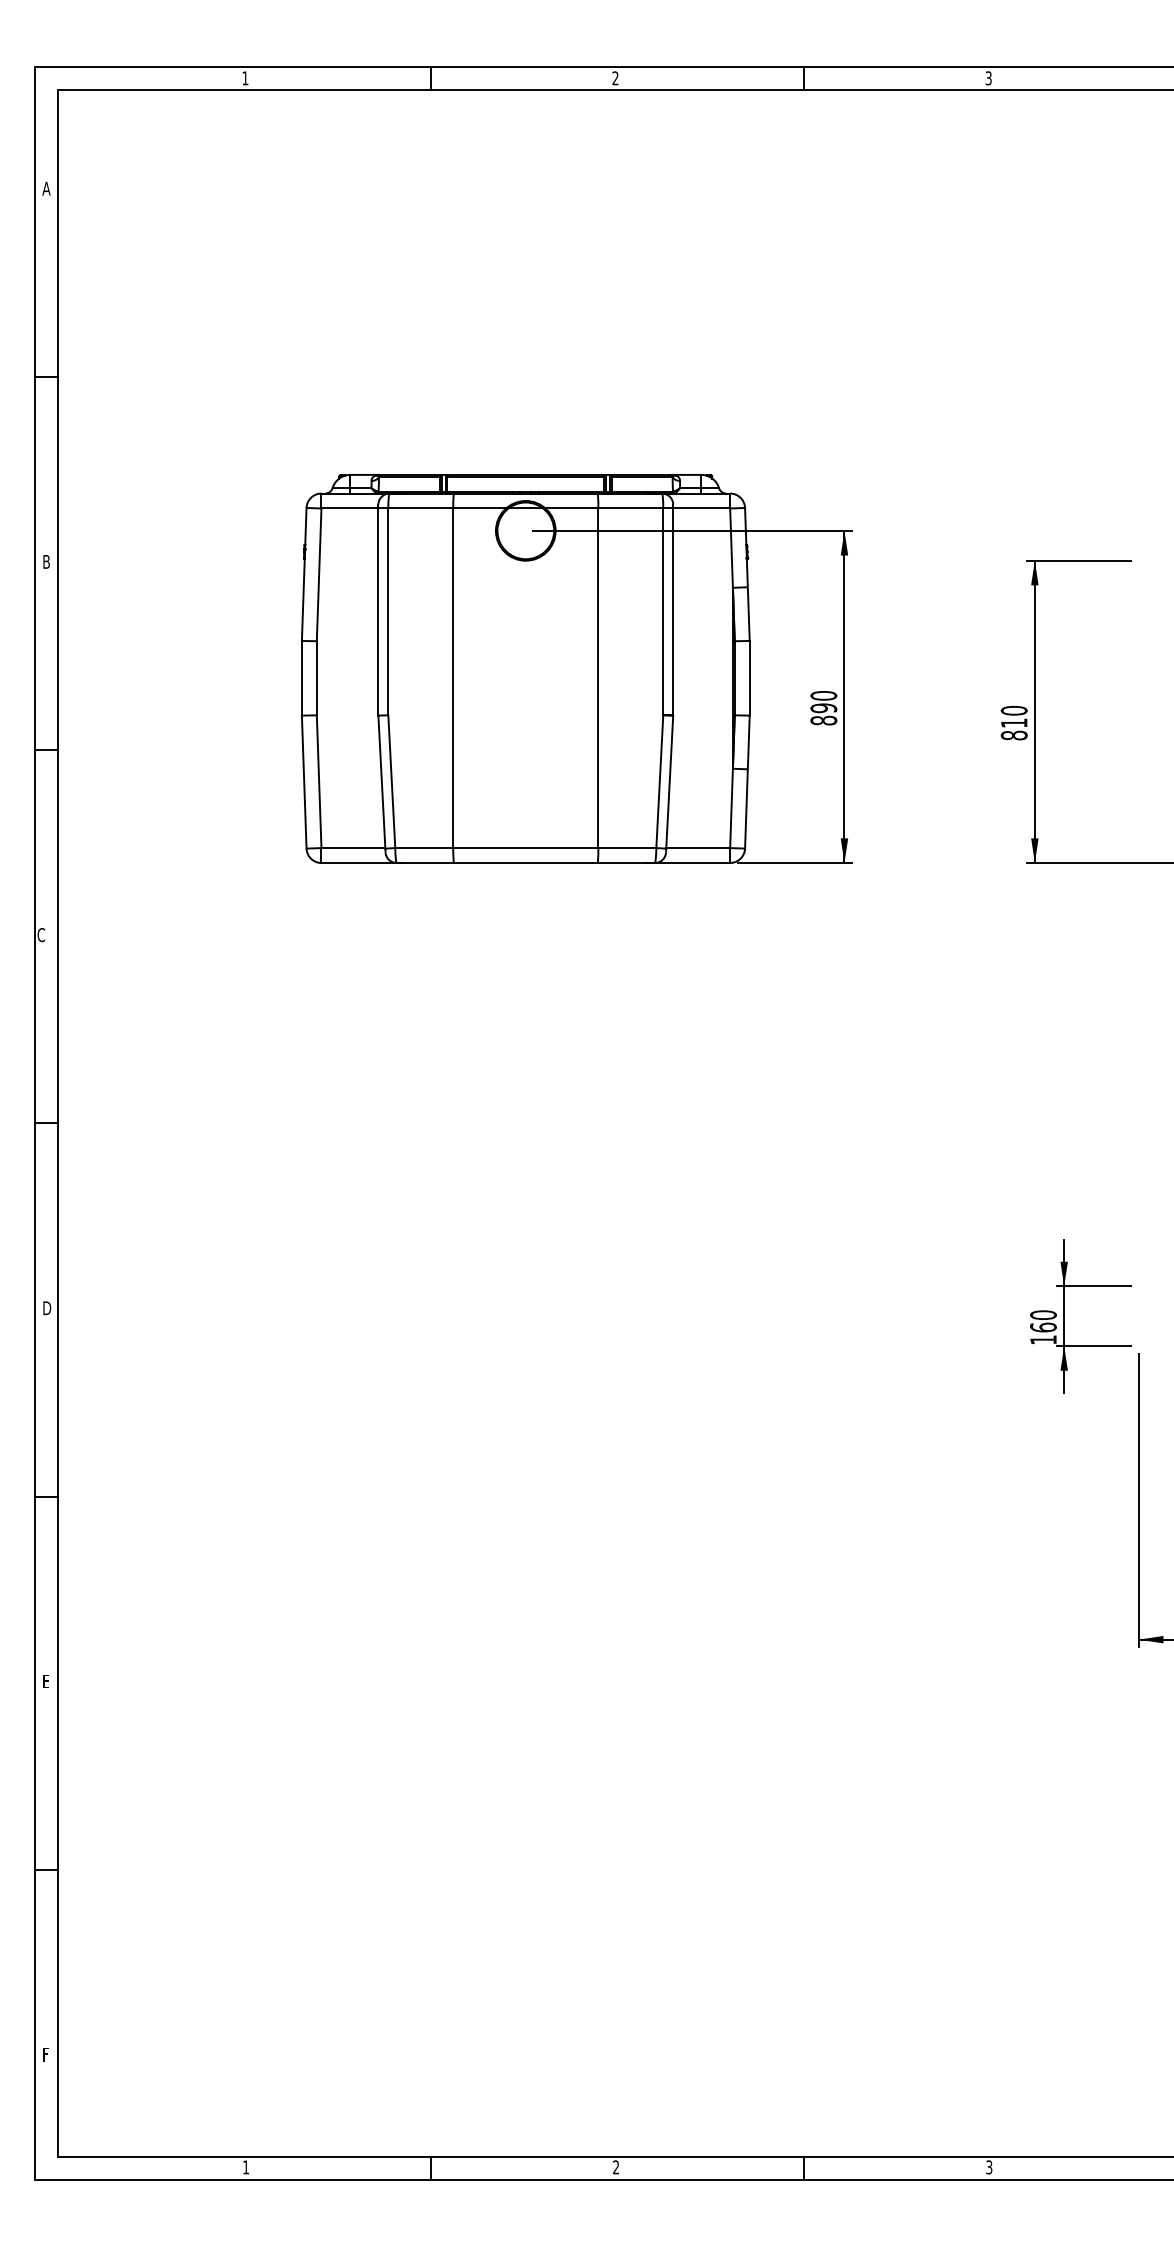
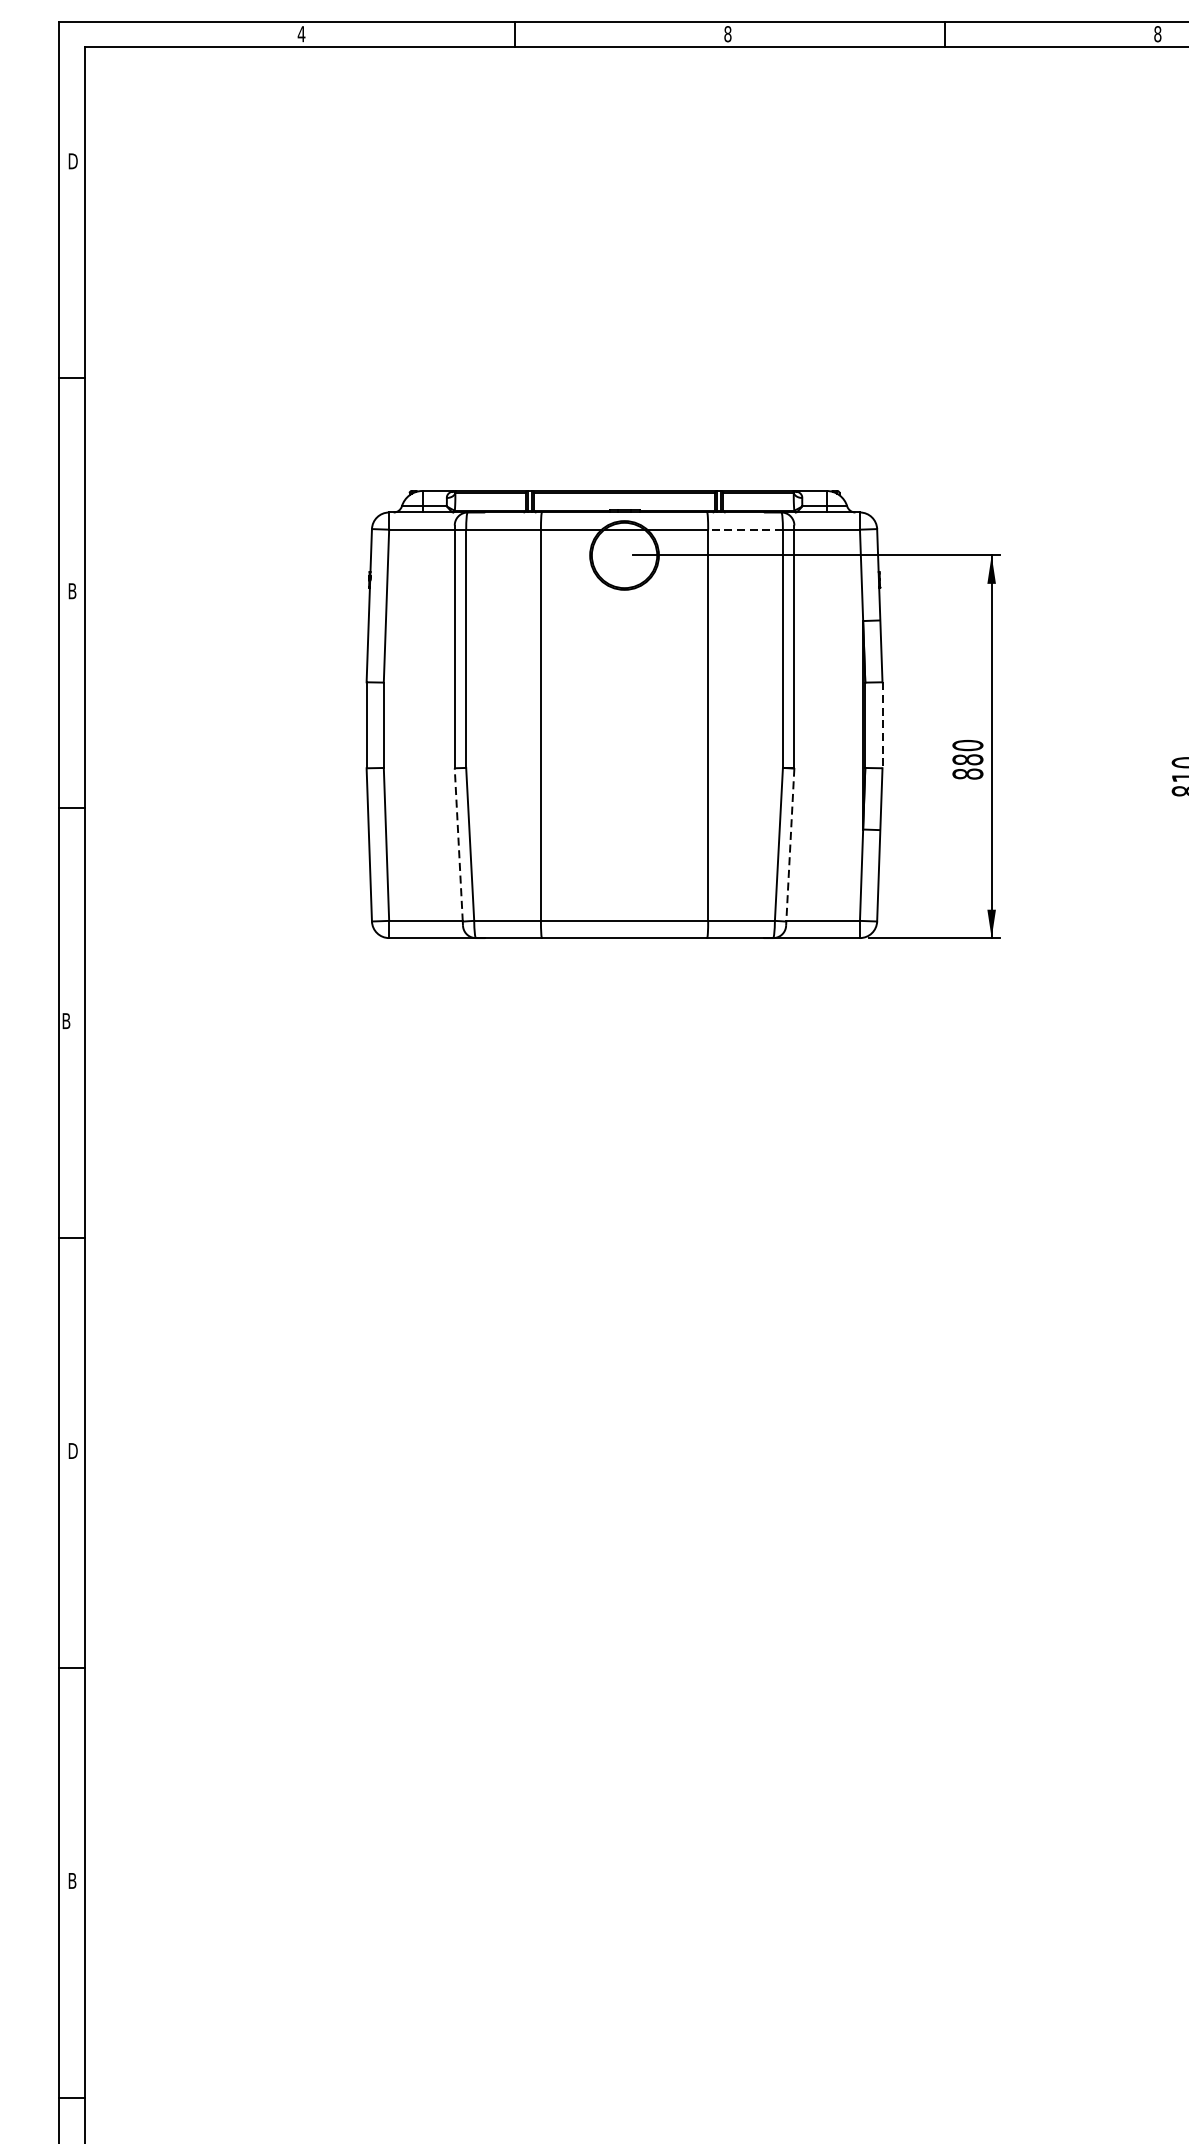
text: (245, 78) -> (301, 34), 1 -> 4
text: (615, 78) -> (727, 34), 2 -> 8
text: (988, 78) -> (1157, 34), 3 -> 8
text: (46, 188) -> (72, 161), A -> D
line: (630, 508) -> (745, 529), solid -> dashed
line: (749, 678) -> (882, 725), solid -> dashed
text: (823, 708) -> (967, 760), 890 -> 880
line: (381, 782) -> (458, 845), solid -> dashed
line: (669, 782) -> (790, 845), solid -> dashed
text: (41, 935) -> (66, 1021), C -> B
text: (46, 1681) -> (72, 1880), E -> B

